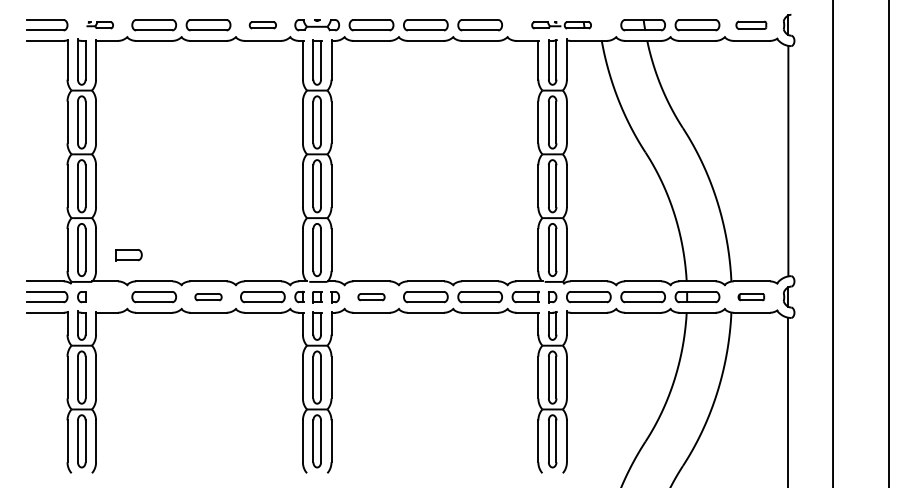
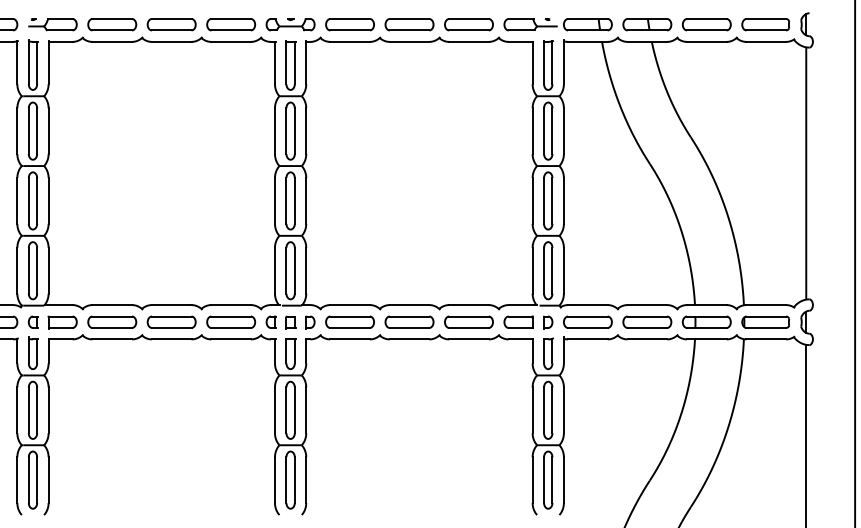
part: (99, 25) -> (52, 25), size x1.67
part: (262, 25) -> (230, 25), size x1.67
part: (561, 25) -> (557, 25), size x1.67
part: (751, 25) -> (765, 25), size x1.43
part: (128, 255) -> (62, 322), moved
part: (208, 297) -> (171, 322), size x1.67
part: (371, 297) -> (350, 322), size x1.67
part: (751, 297) -> (765, 322), size x1.67

